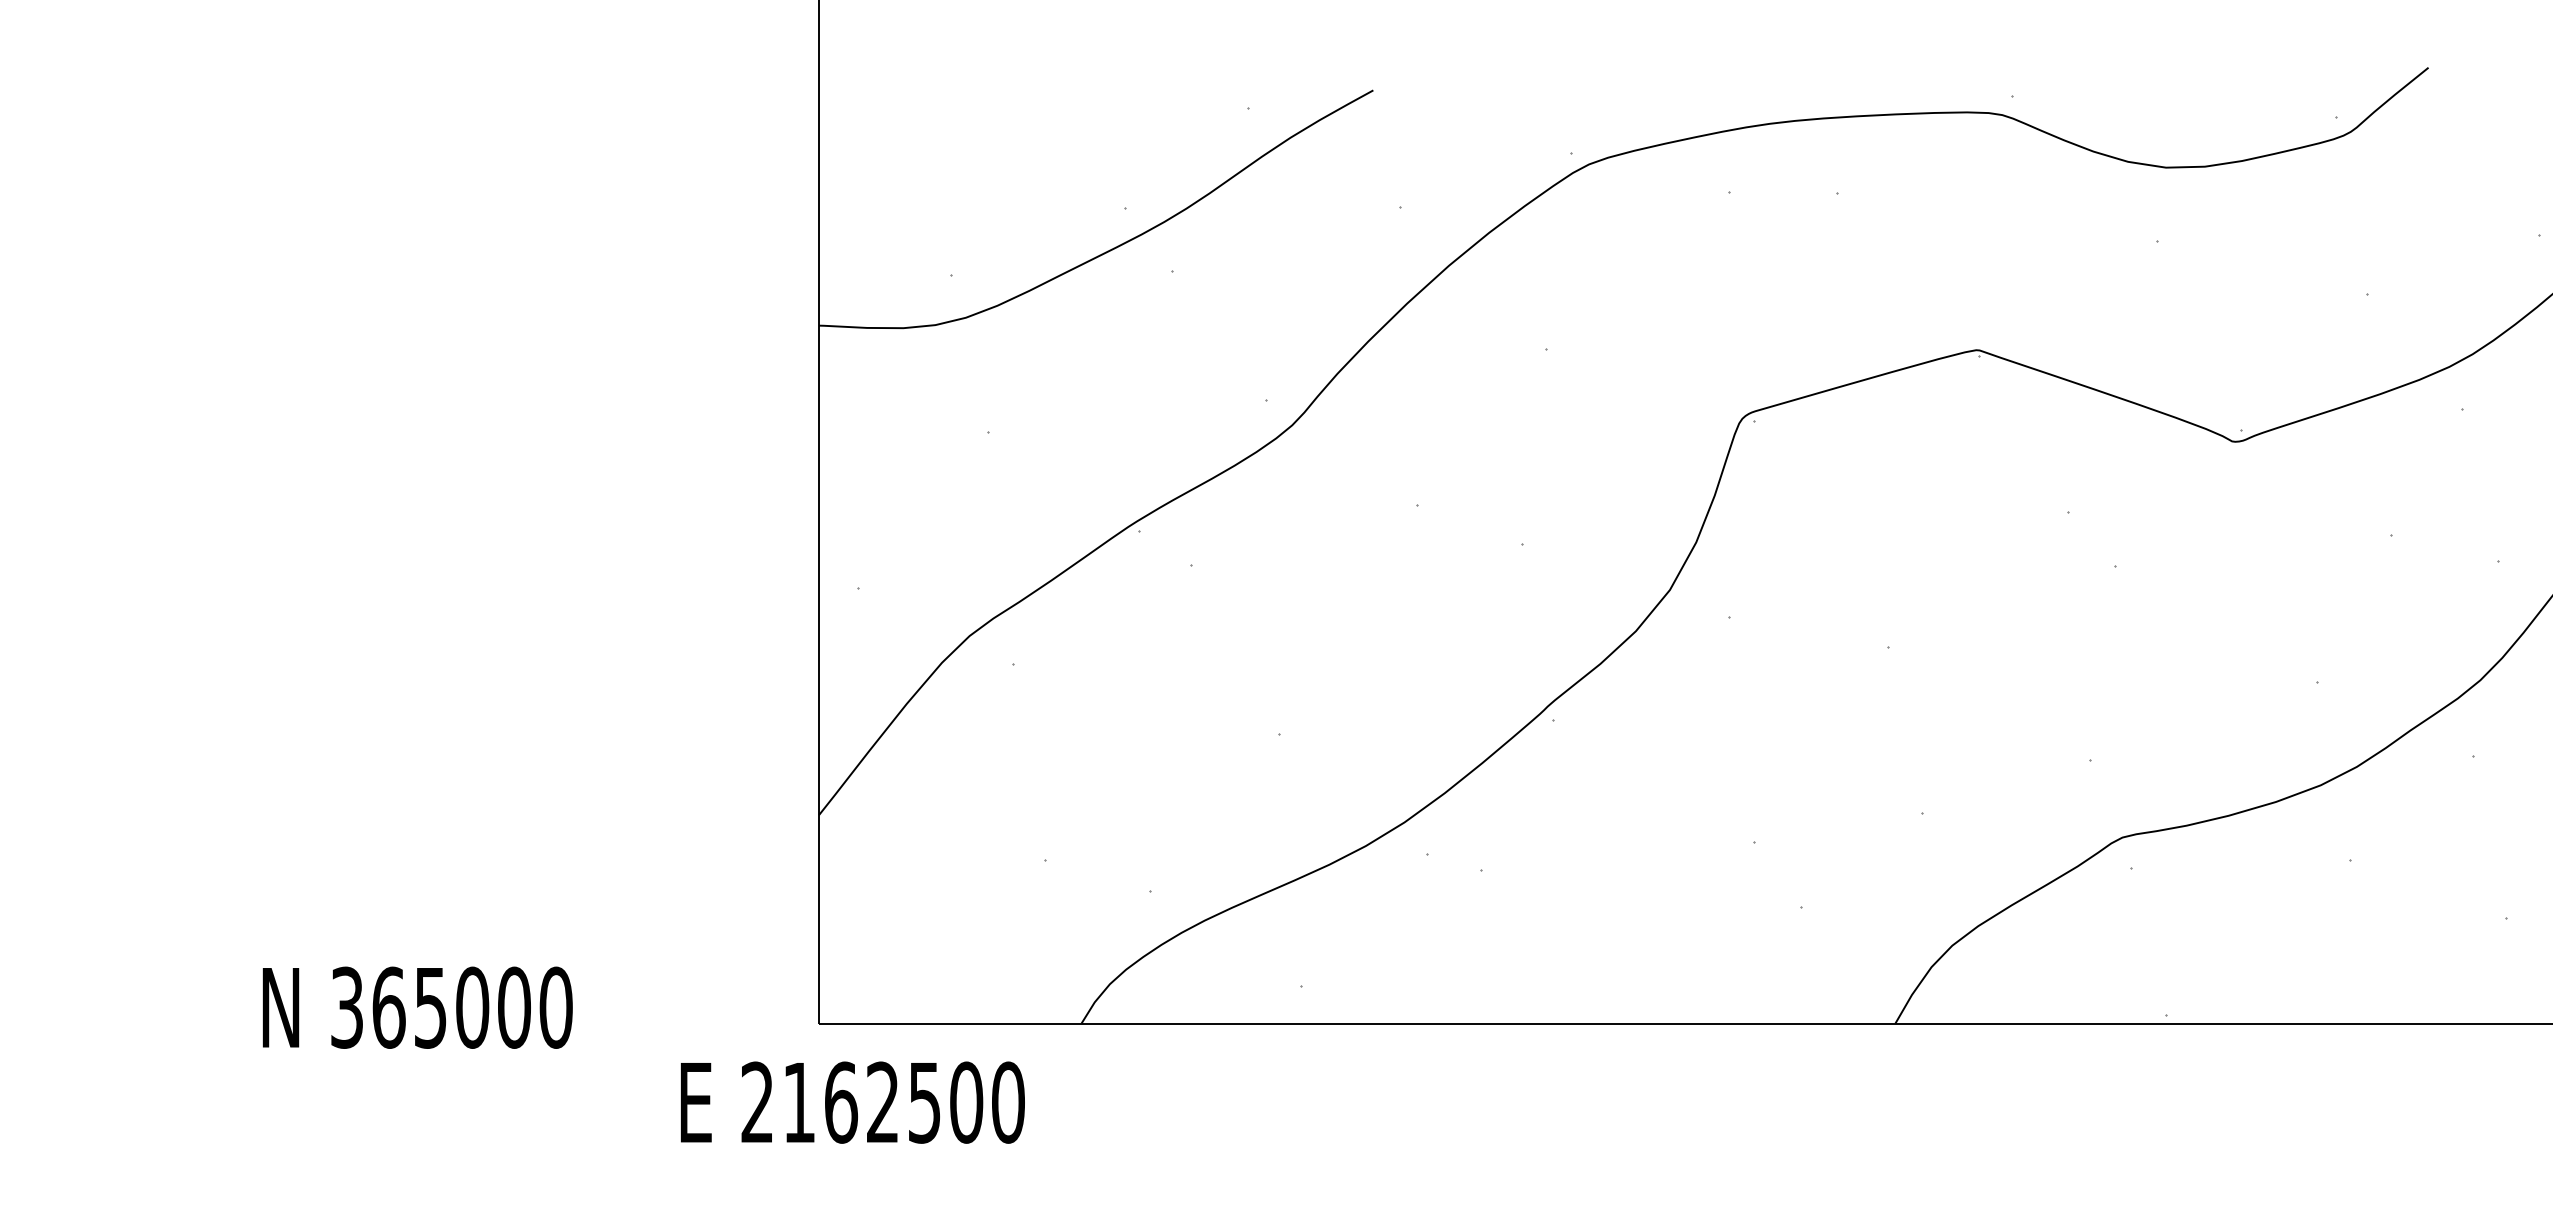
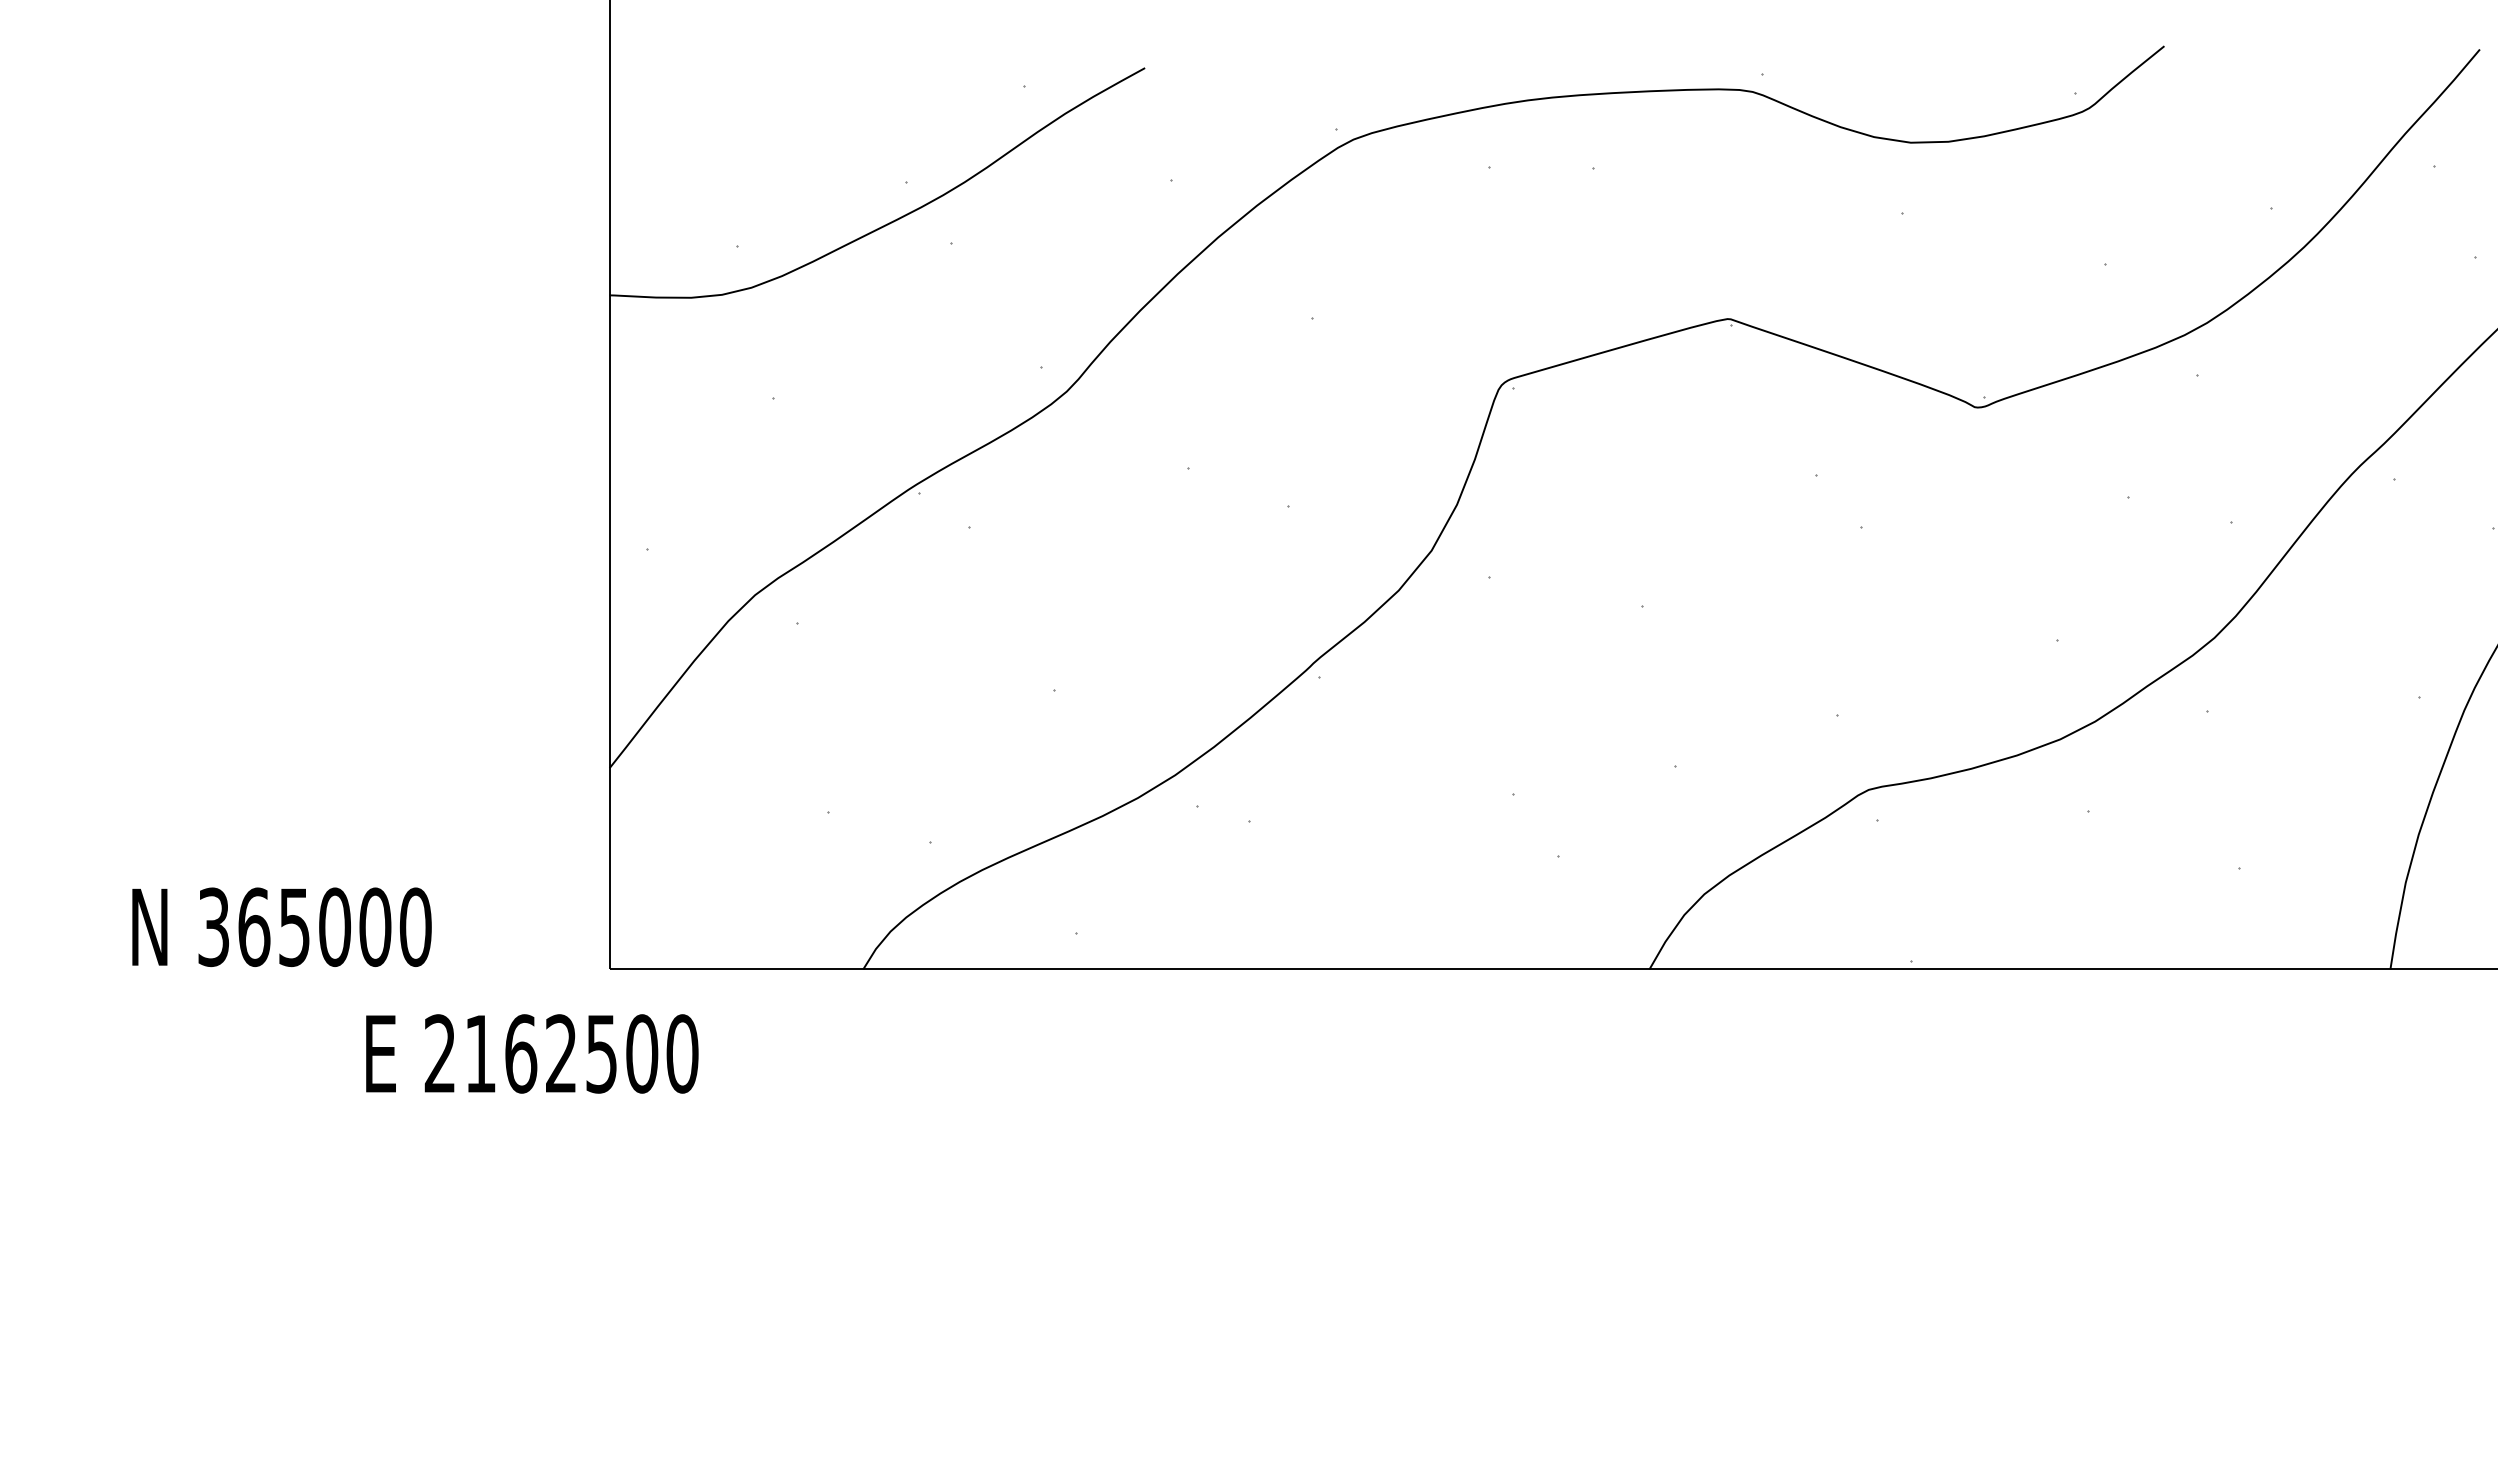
text: (417, 1006) -> (281, 926), moved
text: (853, 1102) -> (532, 1053), moved

